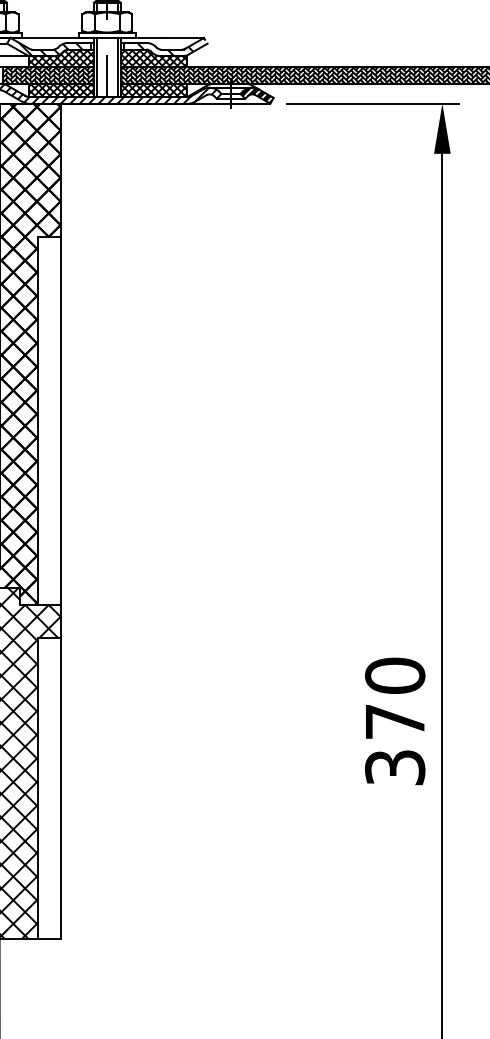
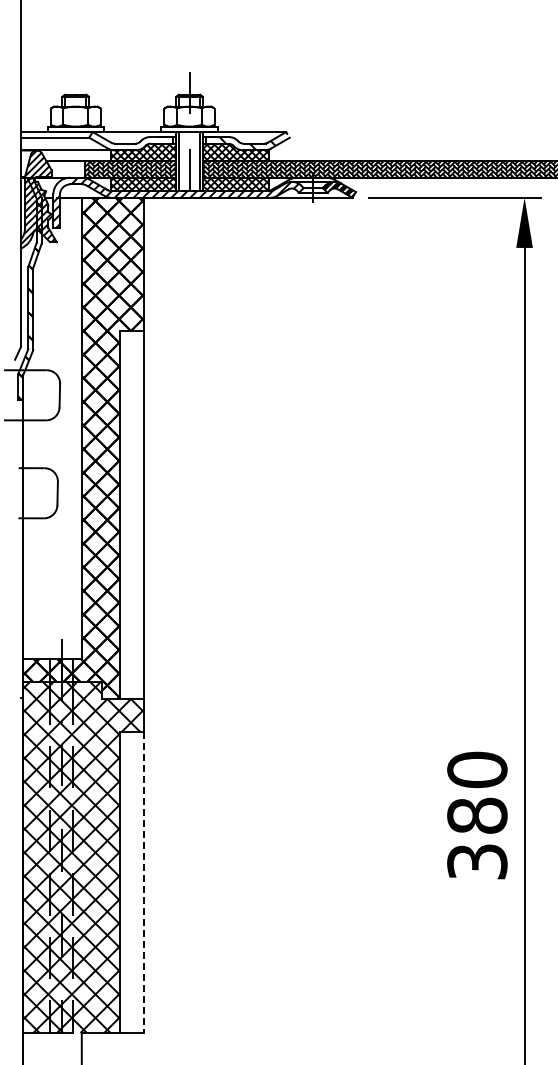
hatch: (54, 49) -> (136, 143), removed
text: (395, 721) -> (477, 815), 370 -> 380
line: (61, 789) -> (143, 883), solid -> dashed

